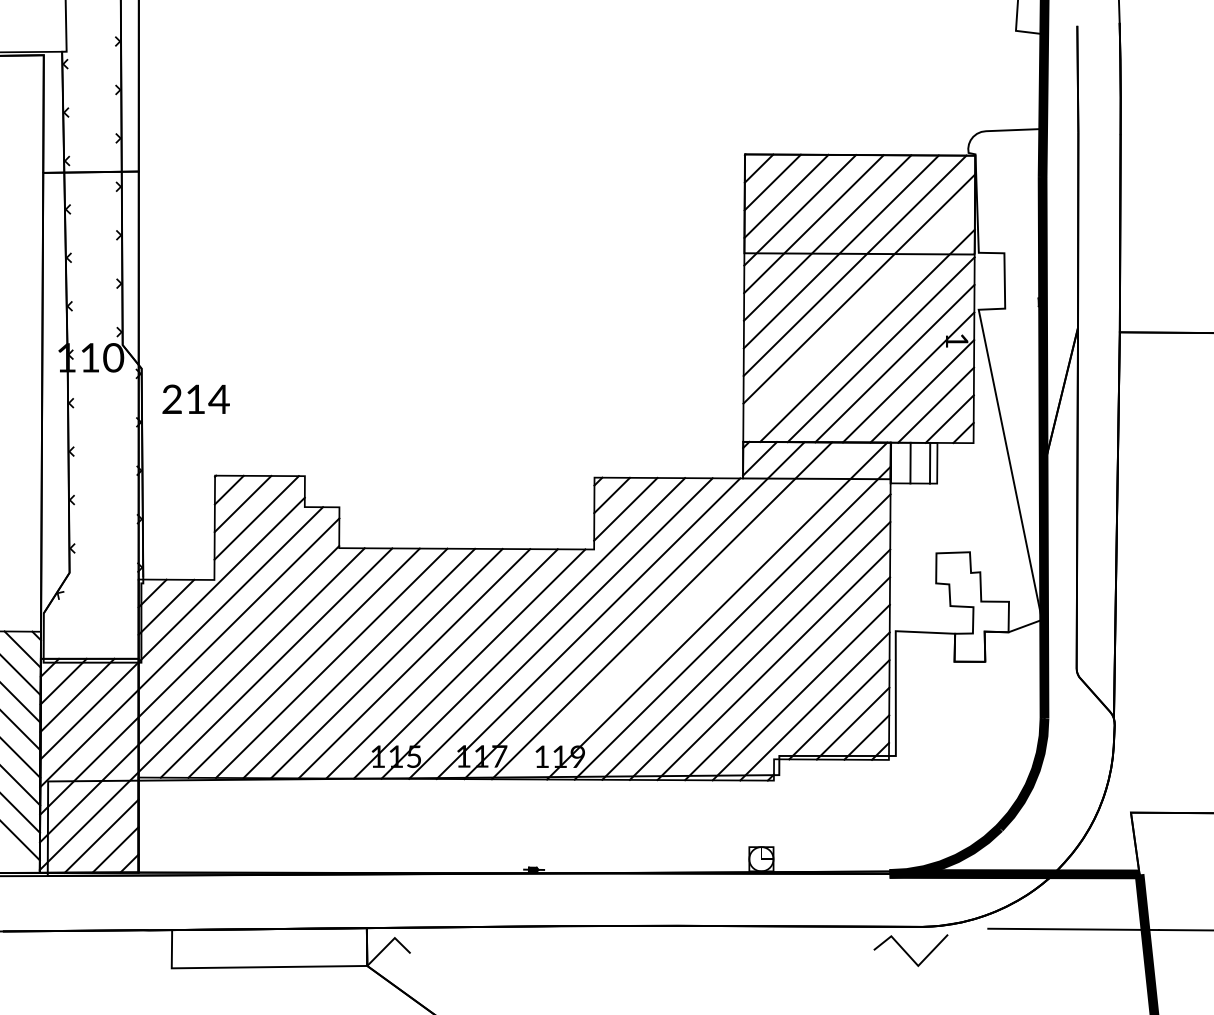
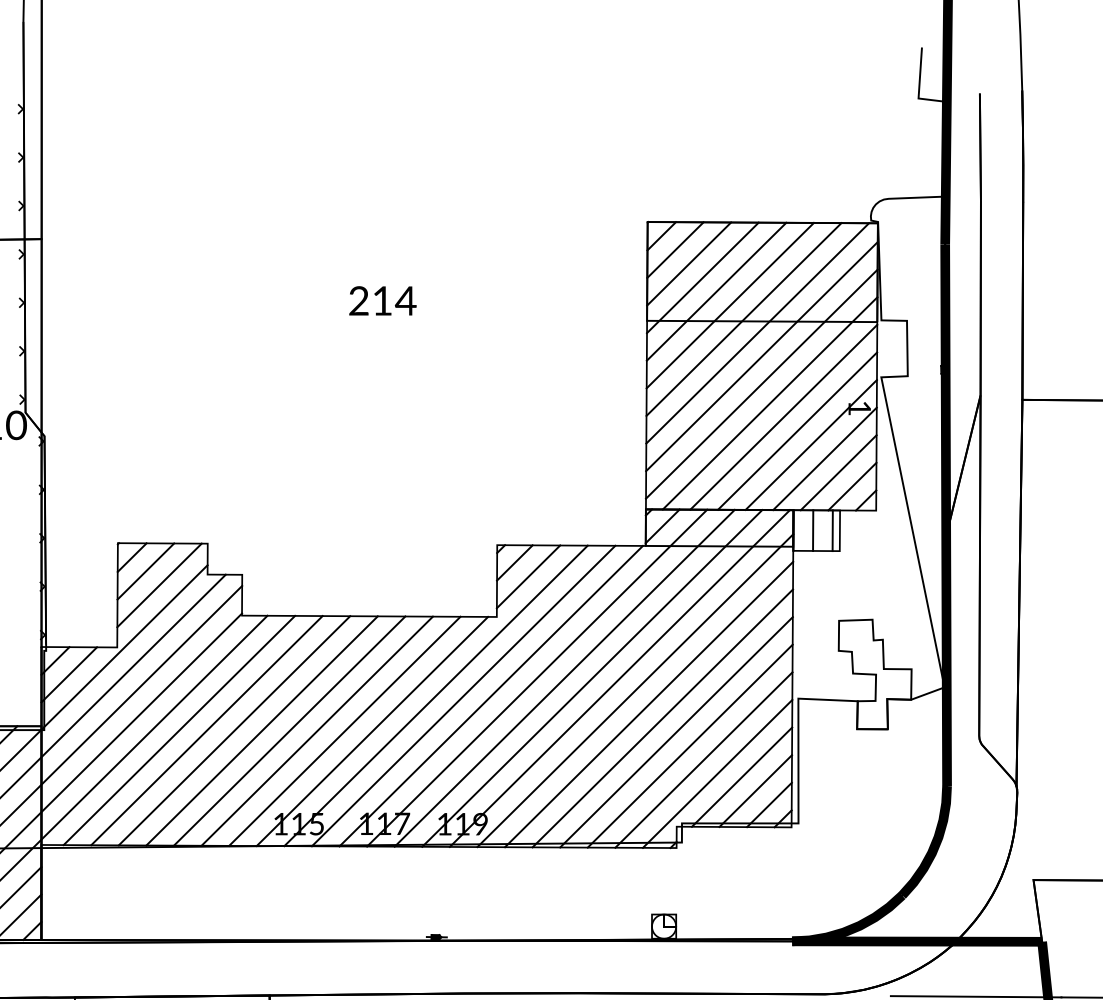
line: (859, 316) -> (762, 384), added
text: (195, 398) -> (382, 300), moved
line: (689, 610) -> (592, 677), added

